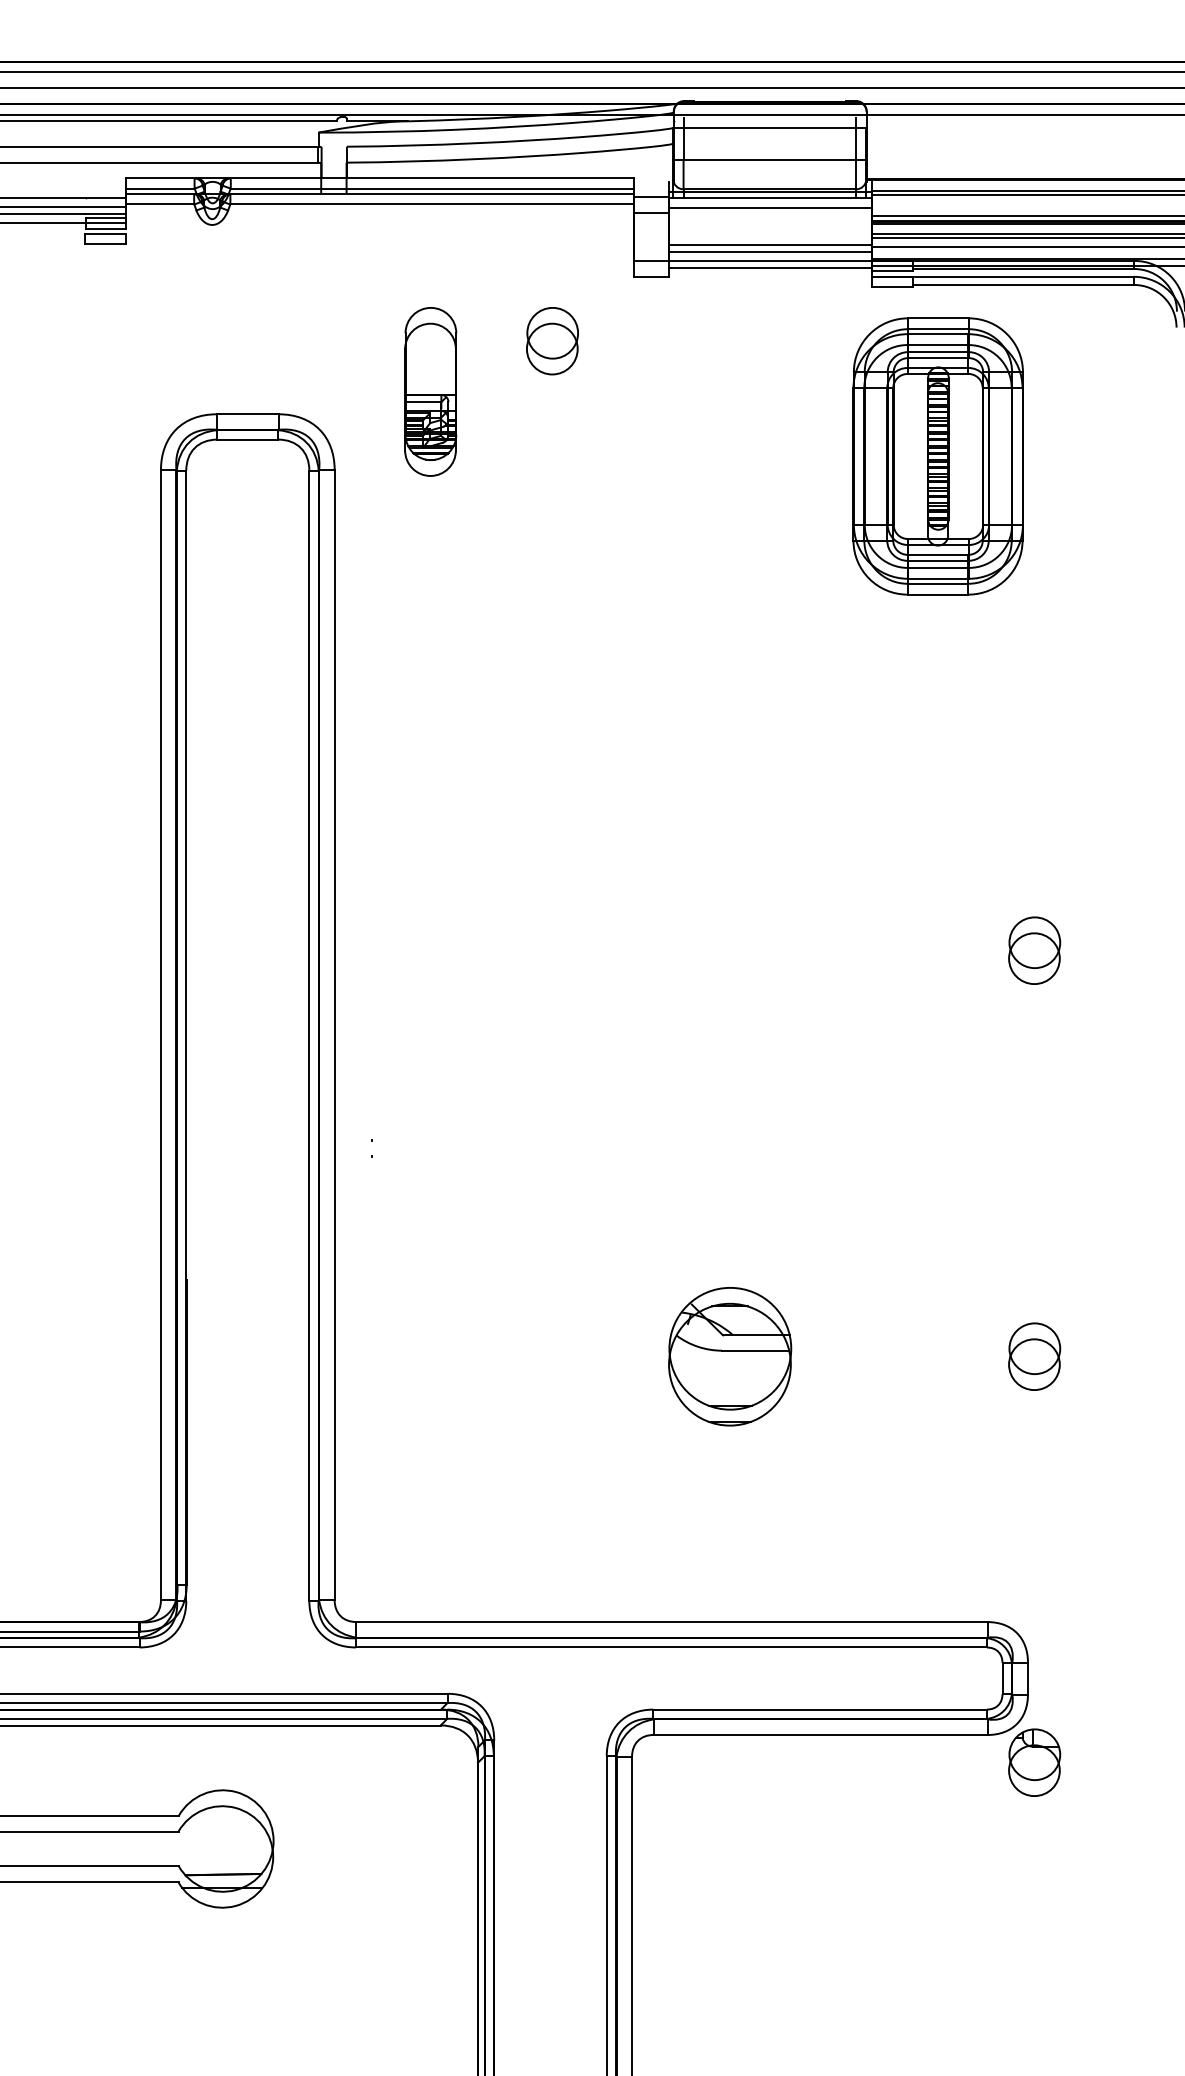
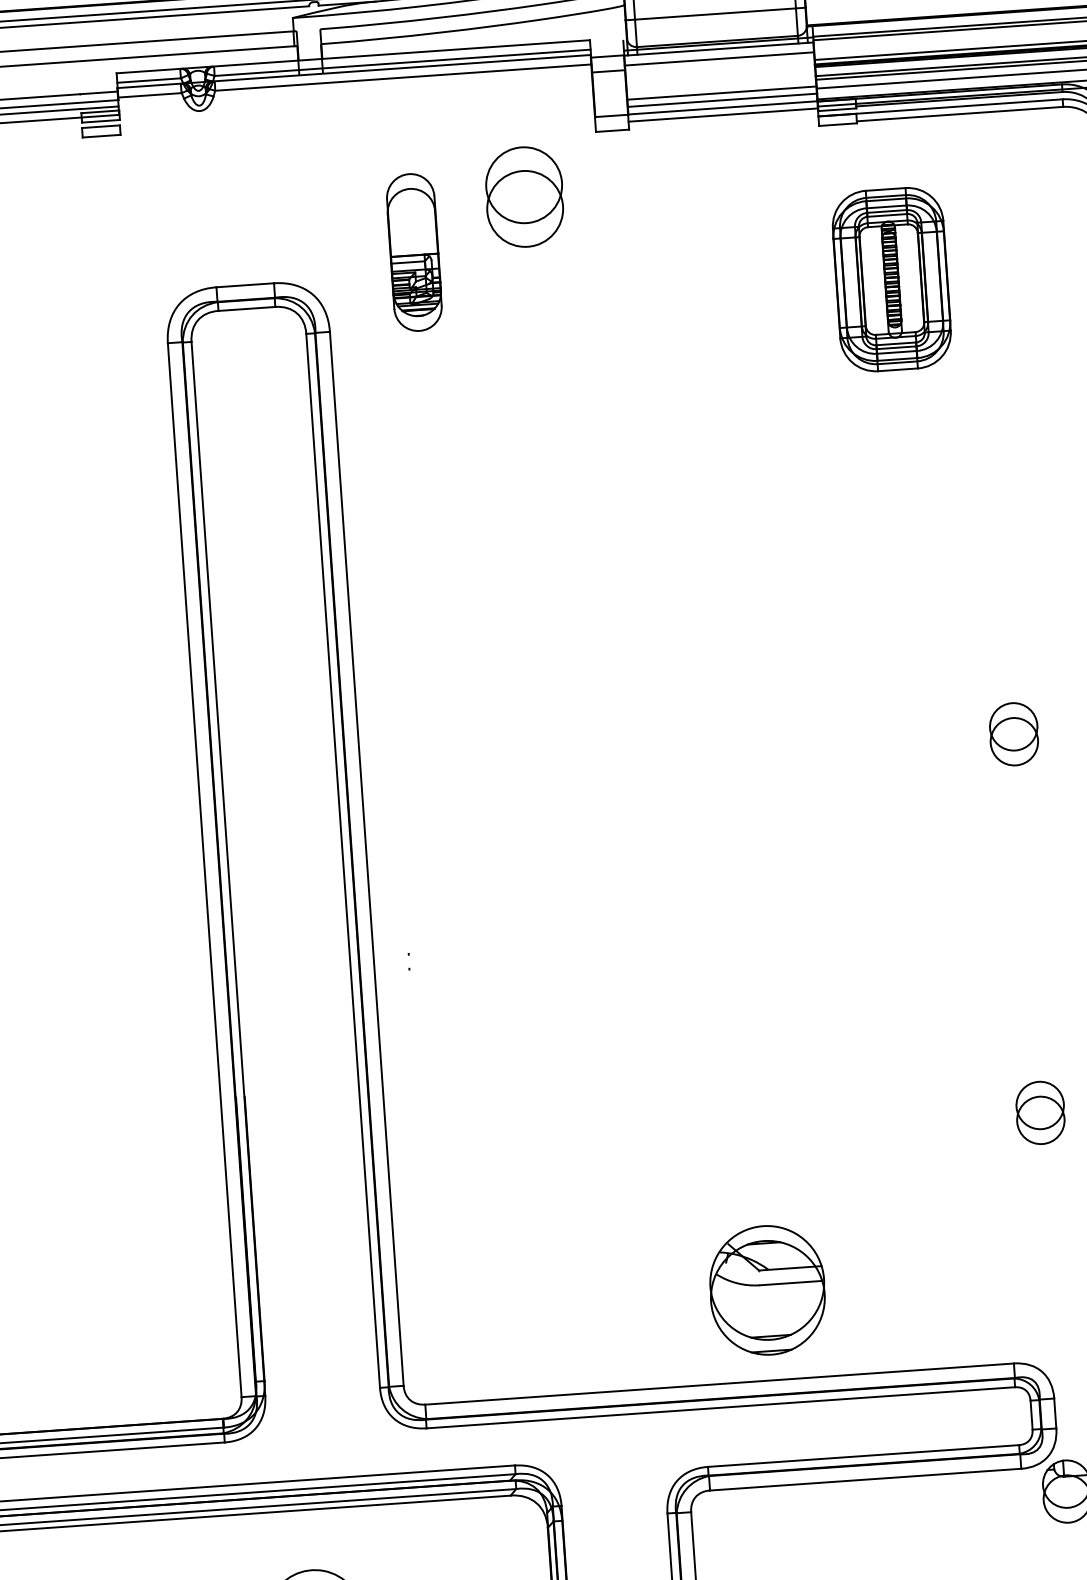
part: (552, 341) -> (524, 197), size x1.6
part: (937, 456) -> (891, 279), size x0.7
part: (730, 1356) -> (767, 1290), moved

